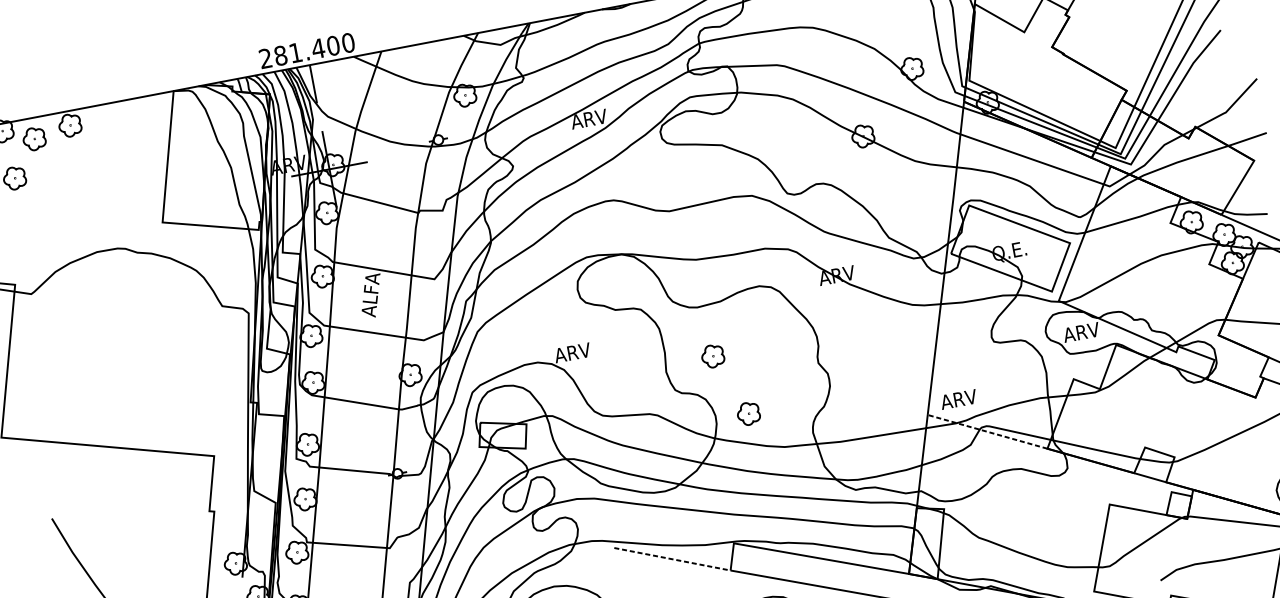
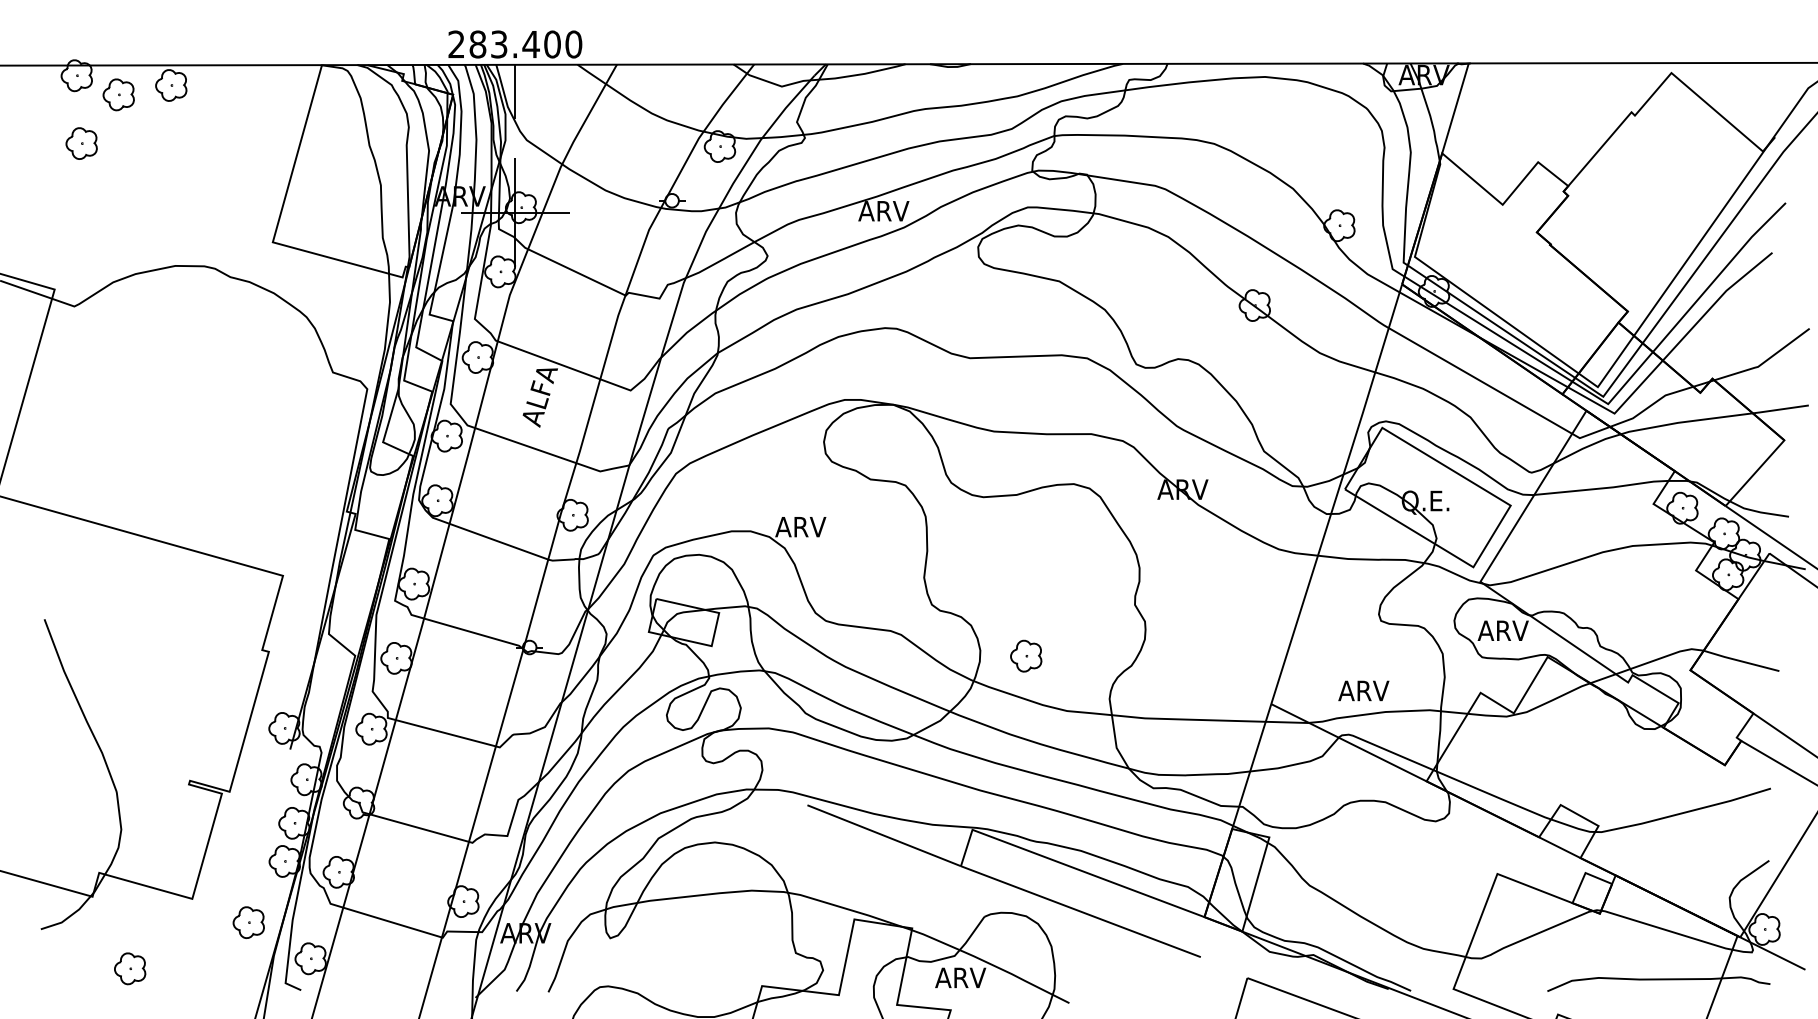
text: (295, 52) -> (499, 44), 281.400 -> 283.400
part: (713, 355) -> (992, 567), removed
text: (958, 399) -> (1363, 690), moved
line: (987, 431) -> (1348, 742), dashed -> solid
line: (672, 559) -> (884, 835), dashed -> solid

